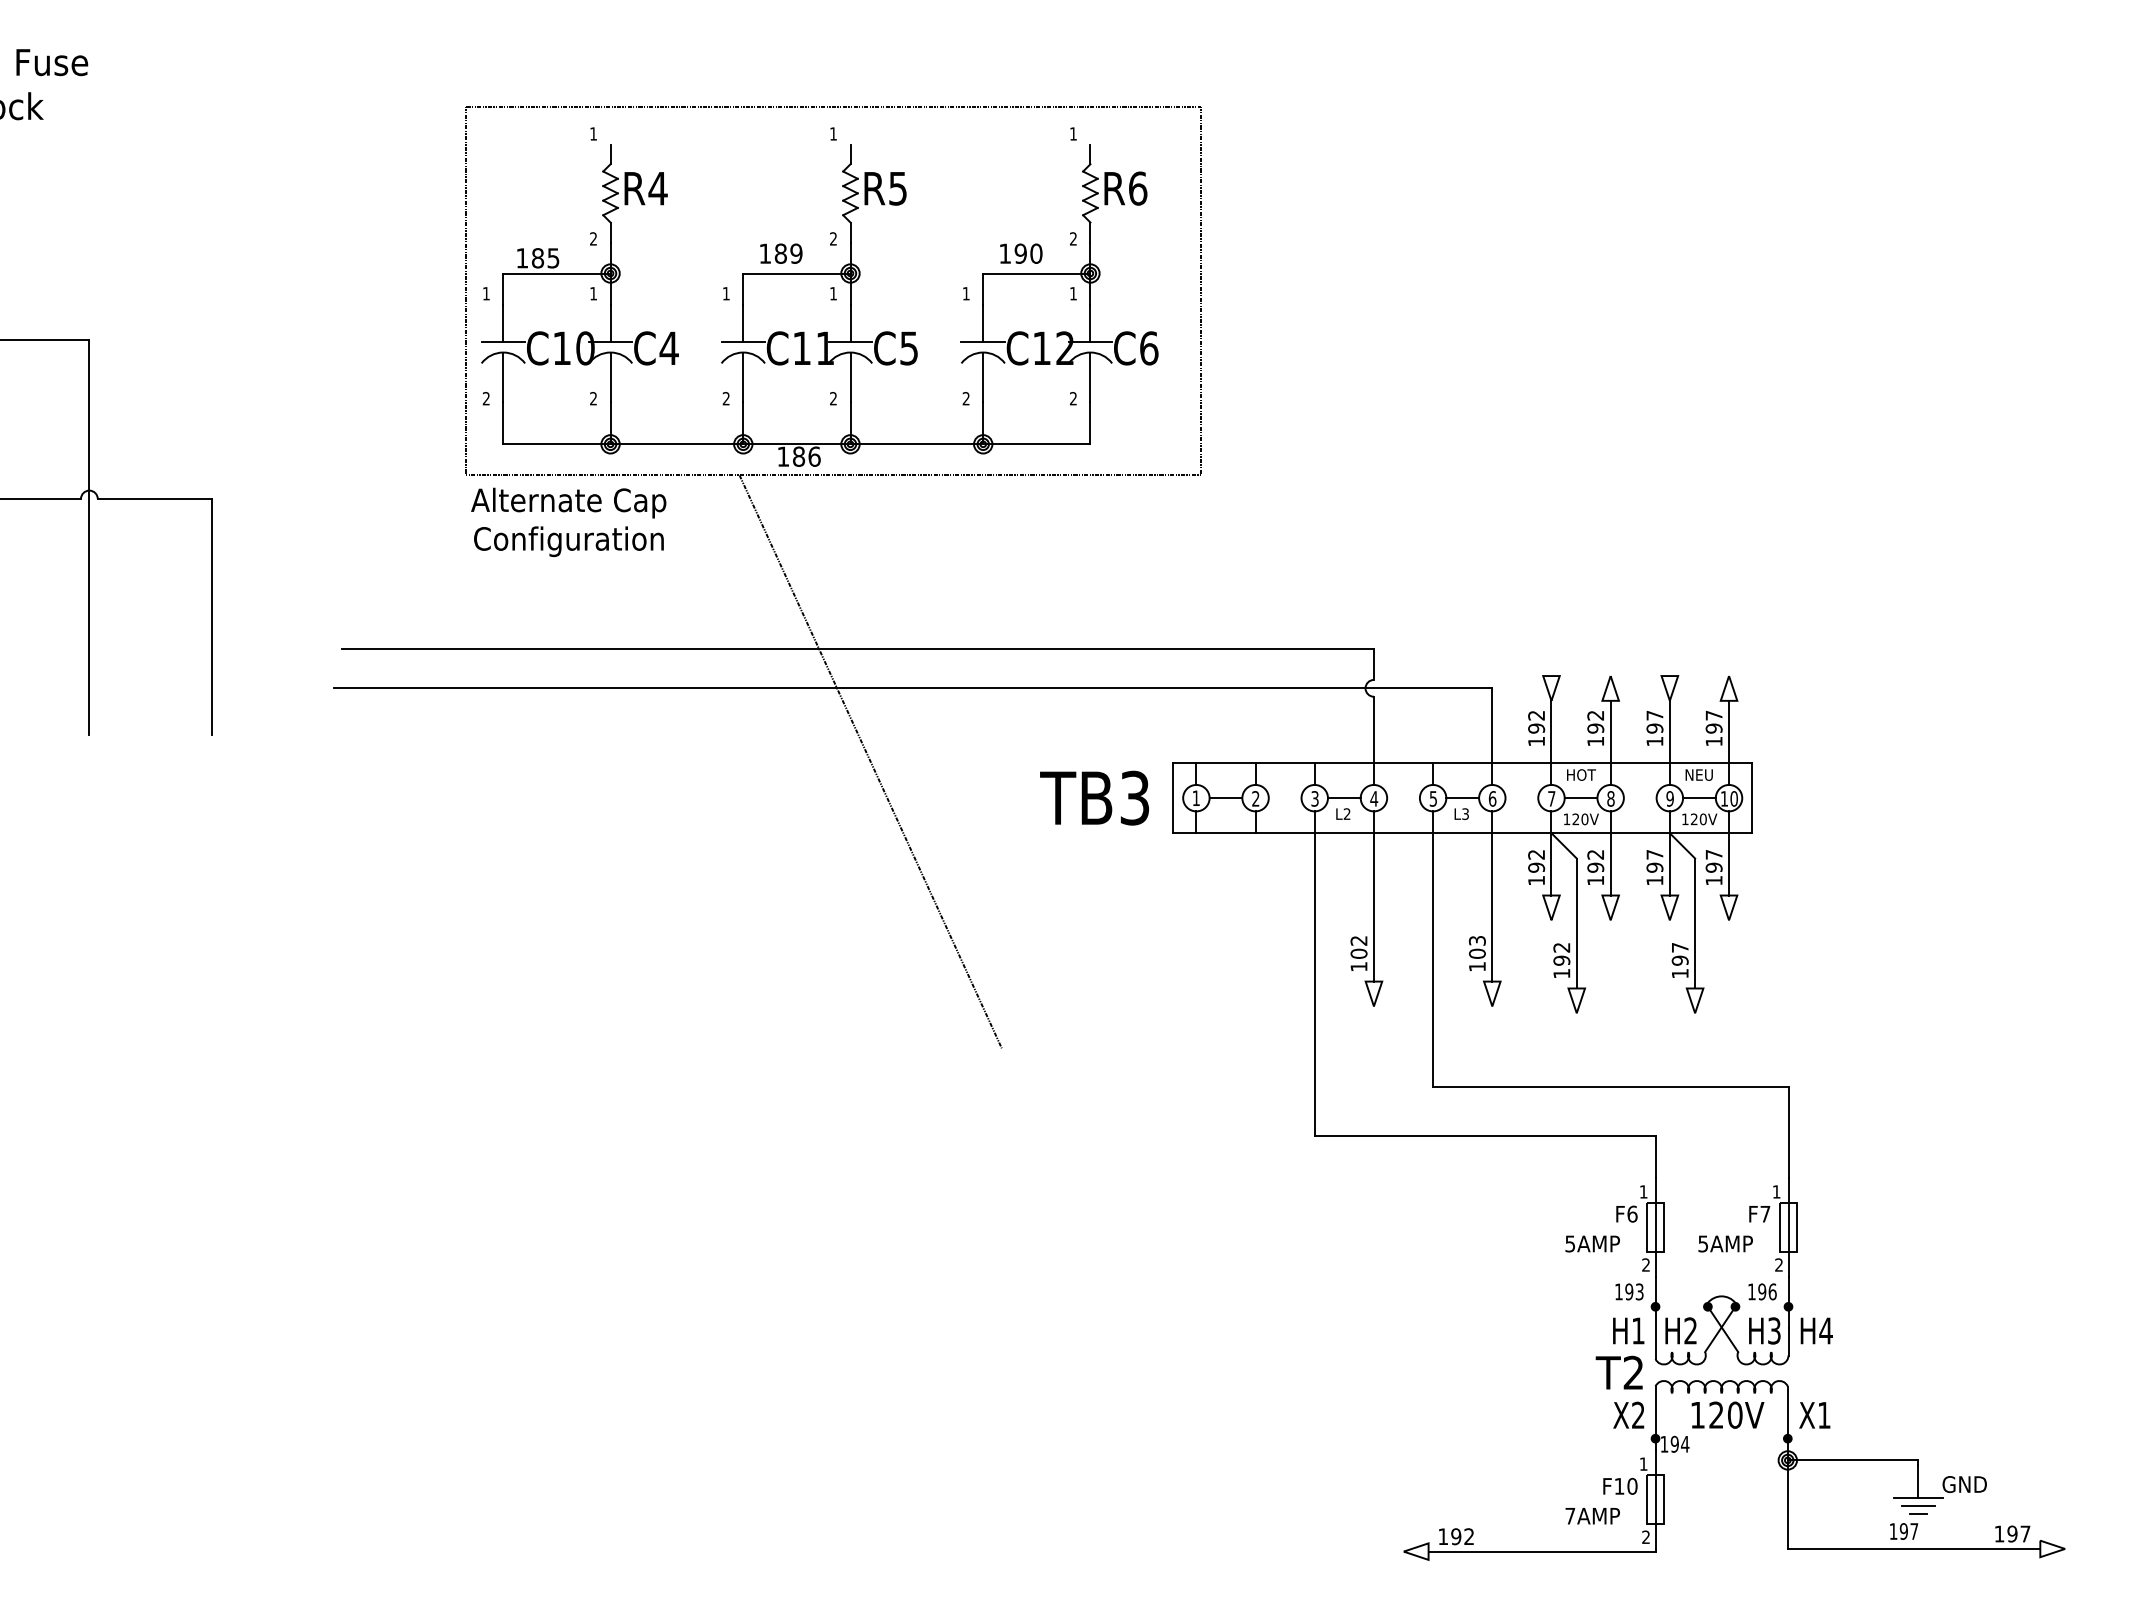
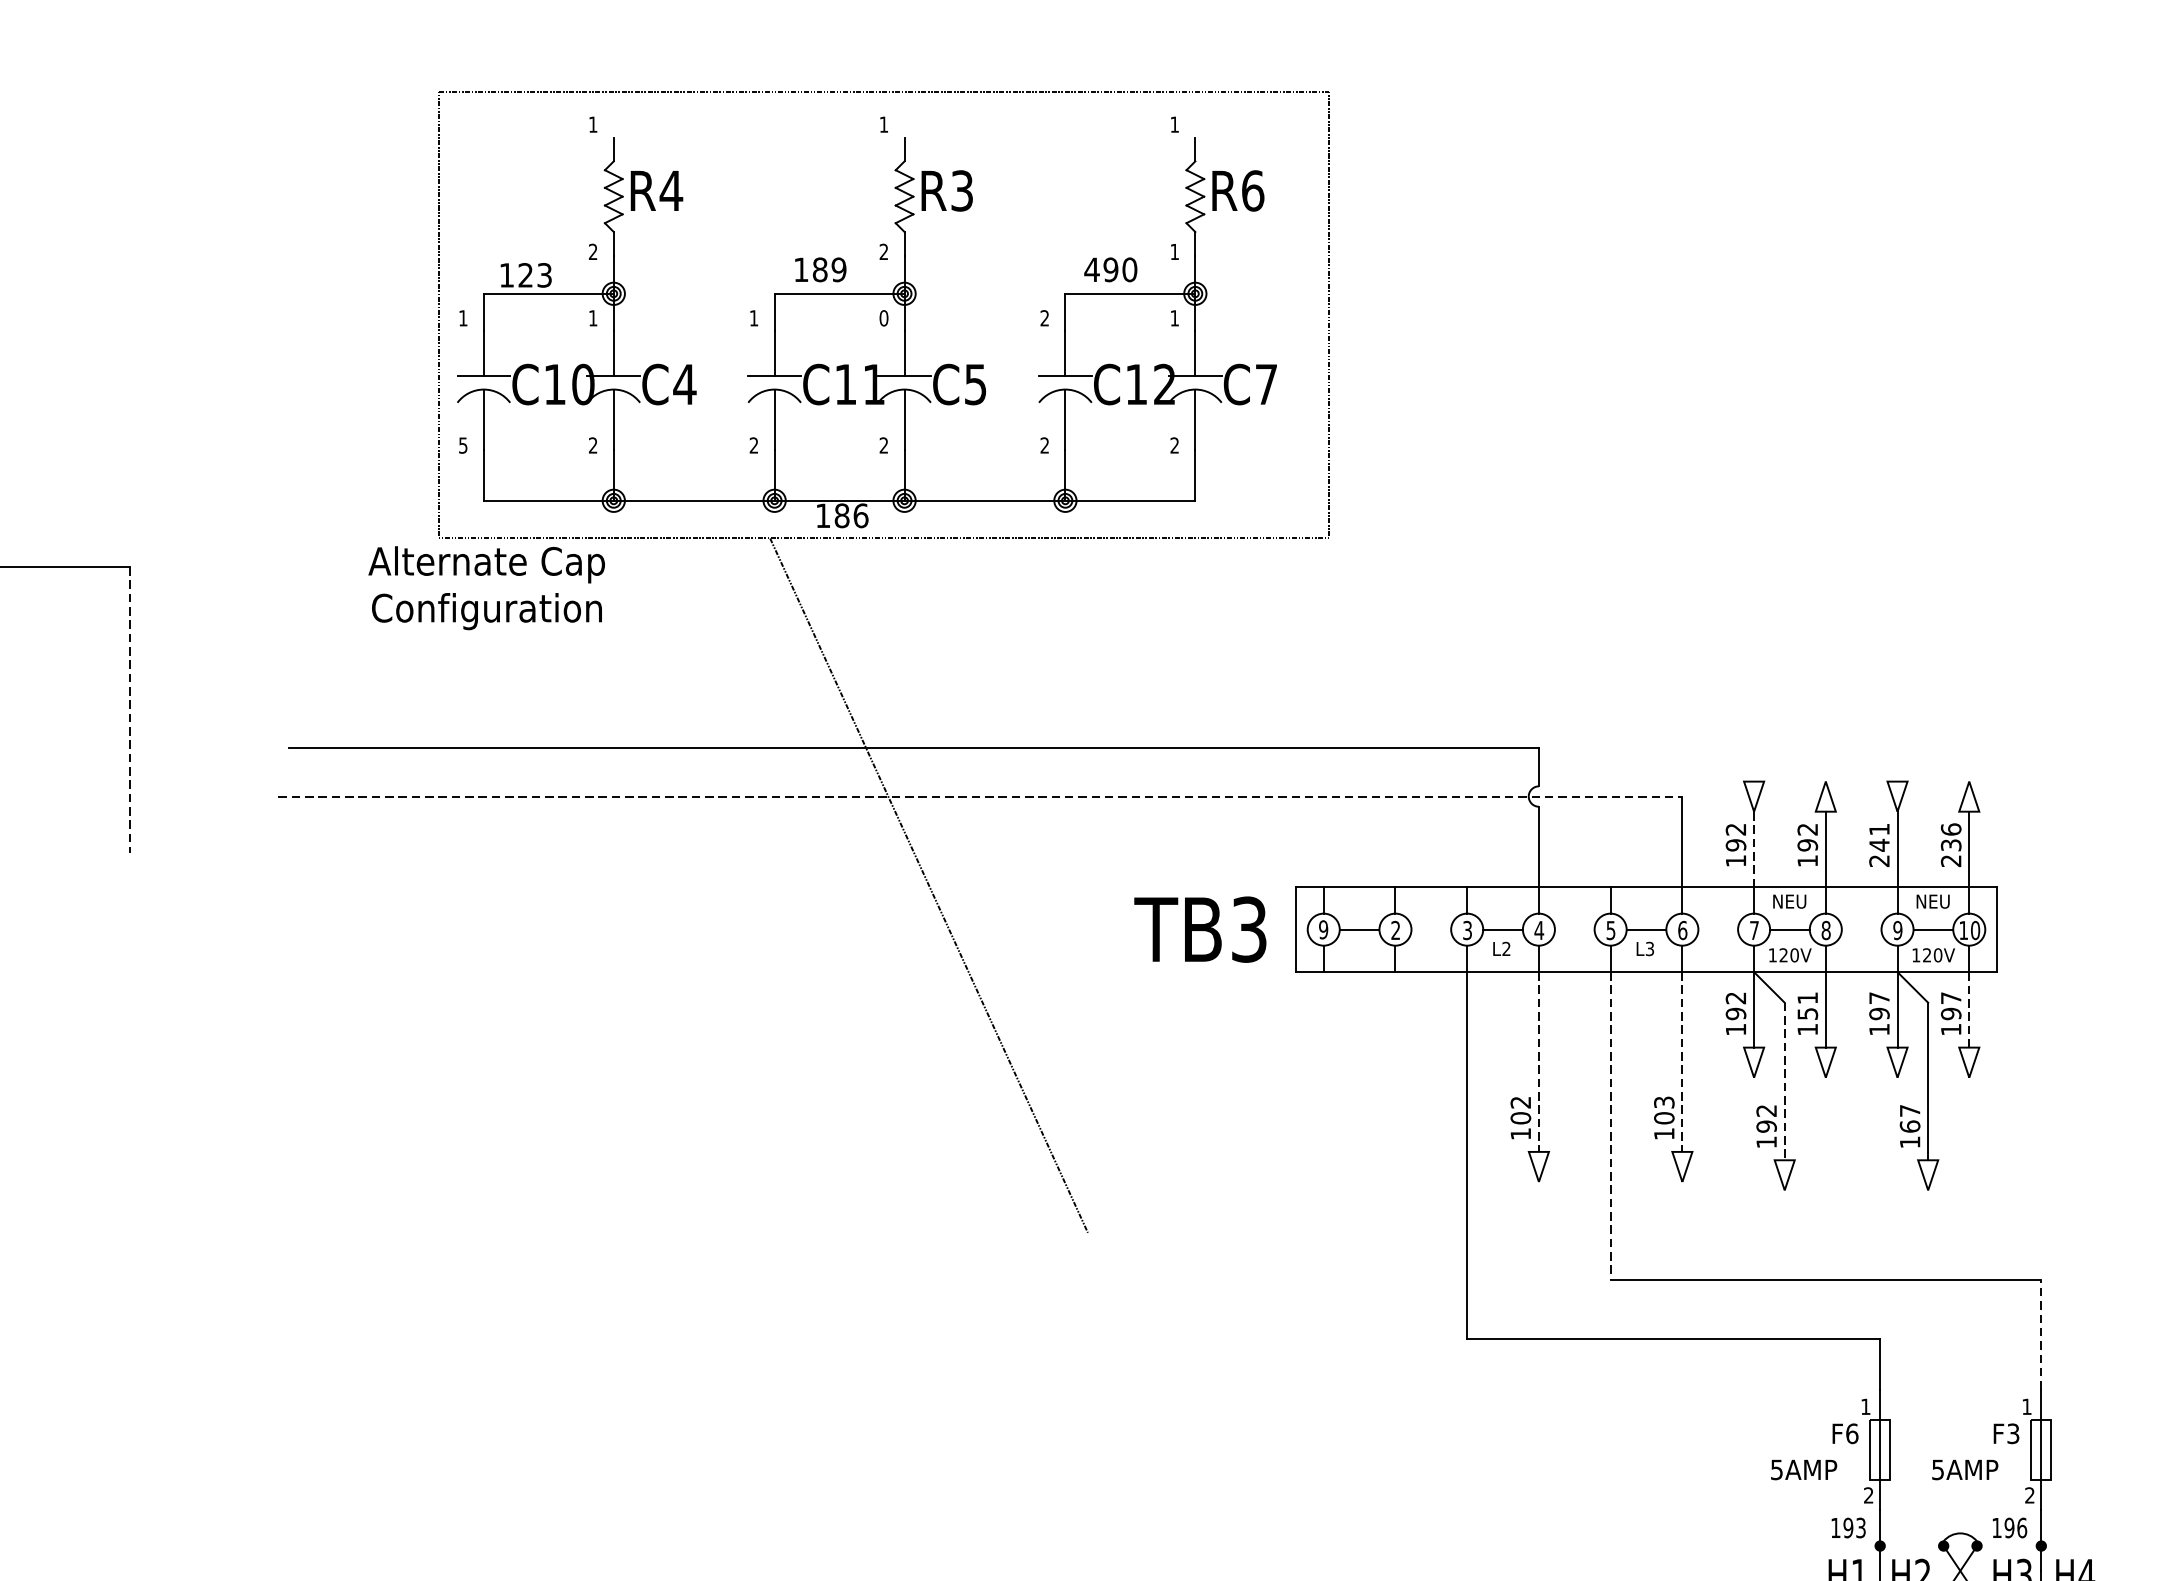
text: (897, 188) -> (961, 190), R5 -> R3
text: (1073, 238) -> (1174, 251), 2 -> 1
text: (1004, 253) -> (1091, 269), 190 -> 490
text: (545, 258) -> (534, 275), 185 -> 123
text: (833, 293) -> (883, 318), 1 -> 0
text: (965, 293) -> (1043, 318), 1 -> 2
text: (1149, 348) -> (1266, 384), C6 -> C7
text: (485, 398) -> (462, 445), 2 -> 5
text: (568, 522) -> (486, 588), moved
line: (211, 617) -> (130, 710), solid -> dashed
line: (913, 688) -> (980, 796), solid -> dashed
text: (1654, 728) -> (1878, 845), 197 -> 241
text: (1713, 728) -> (1950, 845), 197 -> 236
line: (1551, 731) -> (1754, 848), solid -> dashed
text: (1581, 774) -> (1790, 900), HOT -> NEU
text: (1195, 798) -> (1322, 930), 1 -> 9
text: (1595, 861) -> (1807, 1006), 192 -> 151
line: (1729, 863) -> (1969, 1008), solid -> dashed
line: (1373, 907) -> (1538, 1062), solid -> dashed
line: (1492, 907) -> (1682, 1062), solid -> dashed
line: (1576, 923) -> (1784, 1081), solid -> dashed
line: (1433, 960) -> (1611, 1126), solid -> dashed
text: (1679, 960) -> (1909, 1126), 197 -> 167
line: (1788, 1131) -> (2041, 1333), solid -> dashed
text: (1765, 1213) -> (2013, 1432), F7 -> F3

